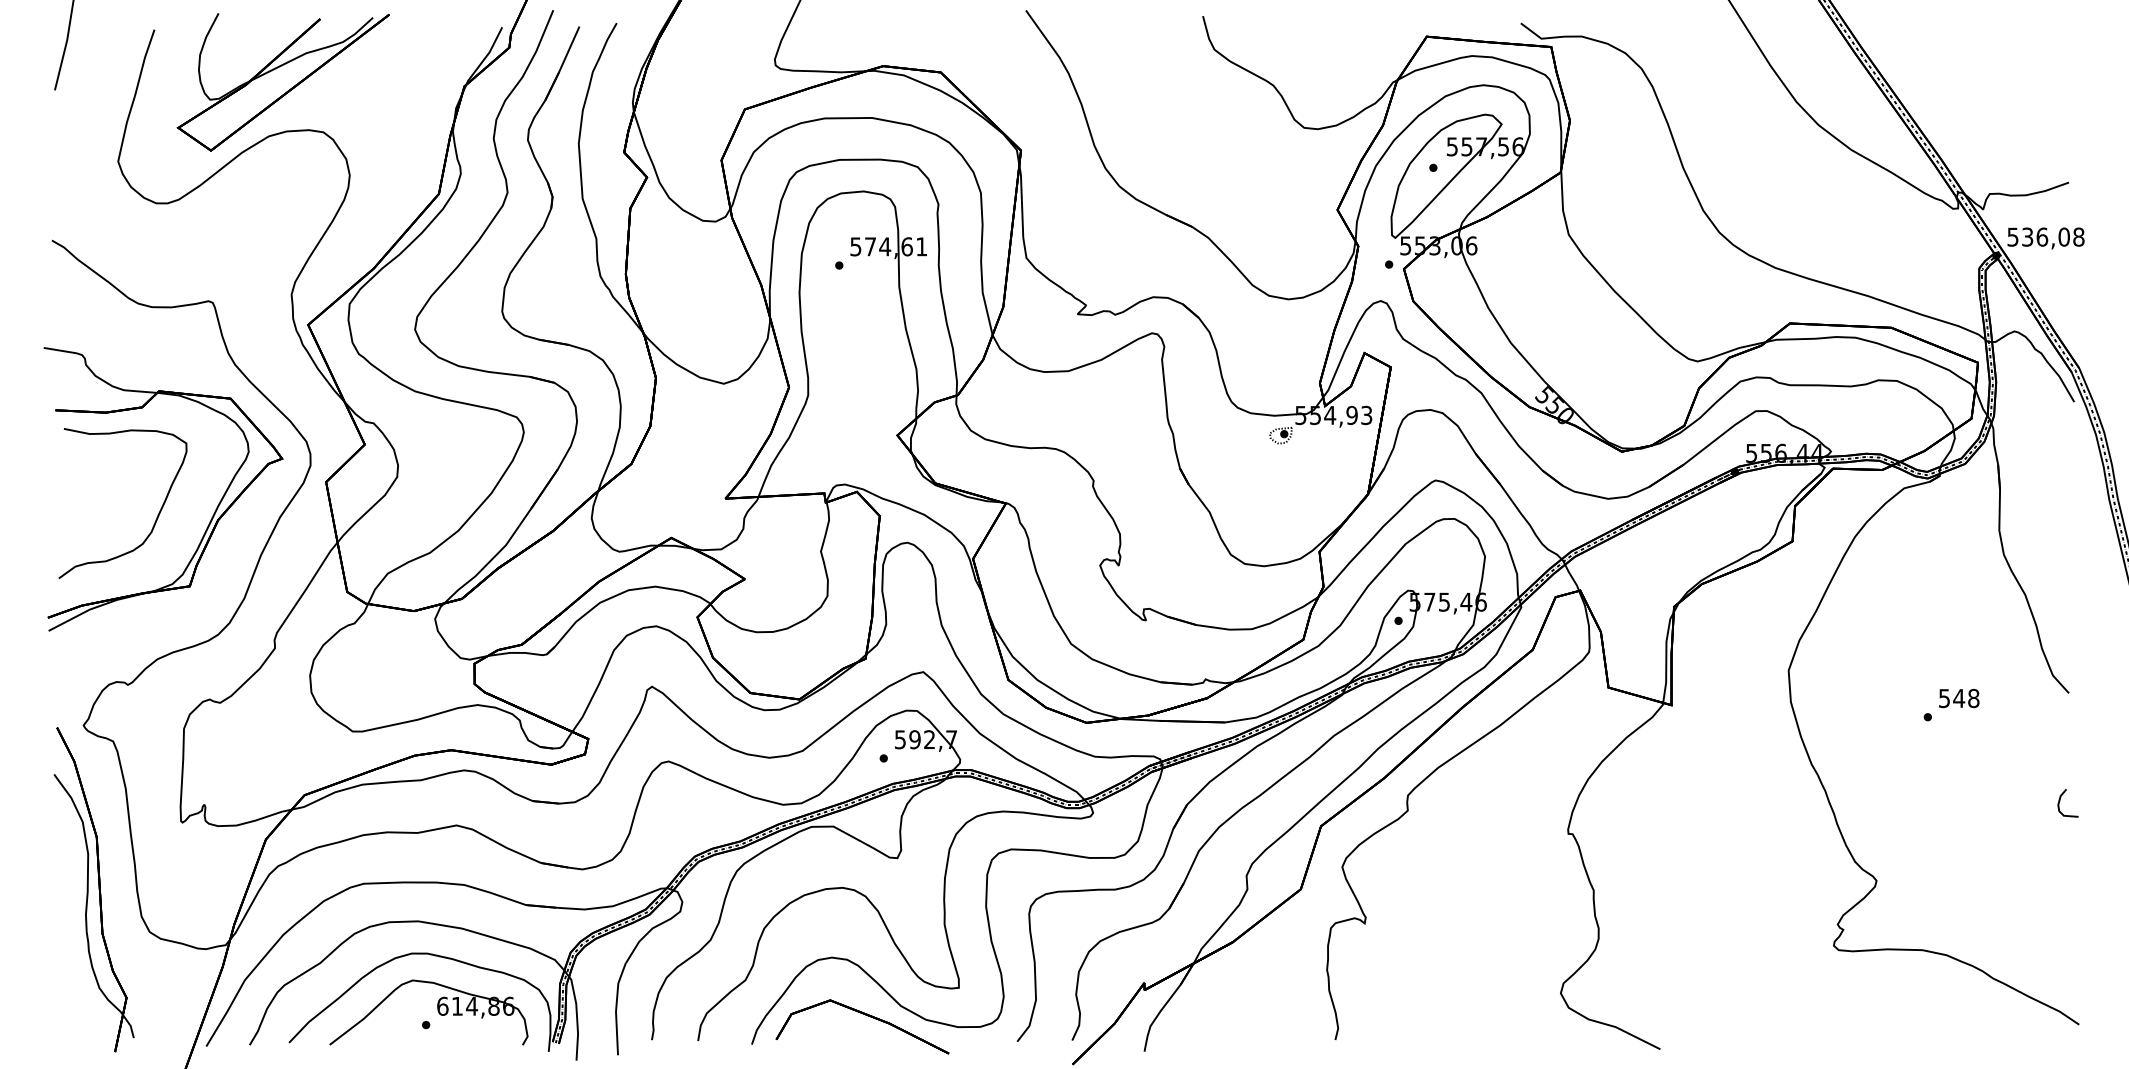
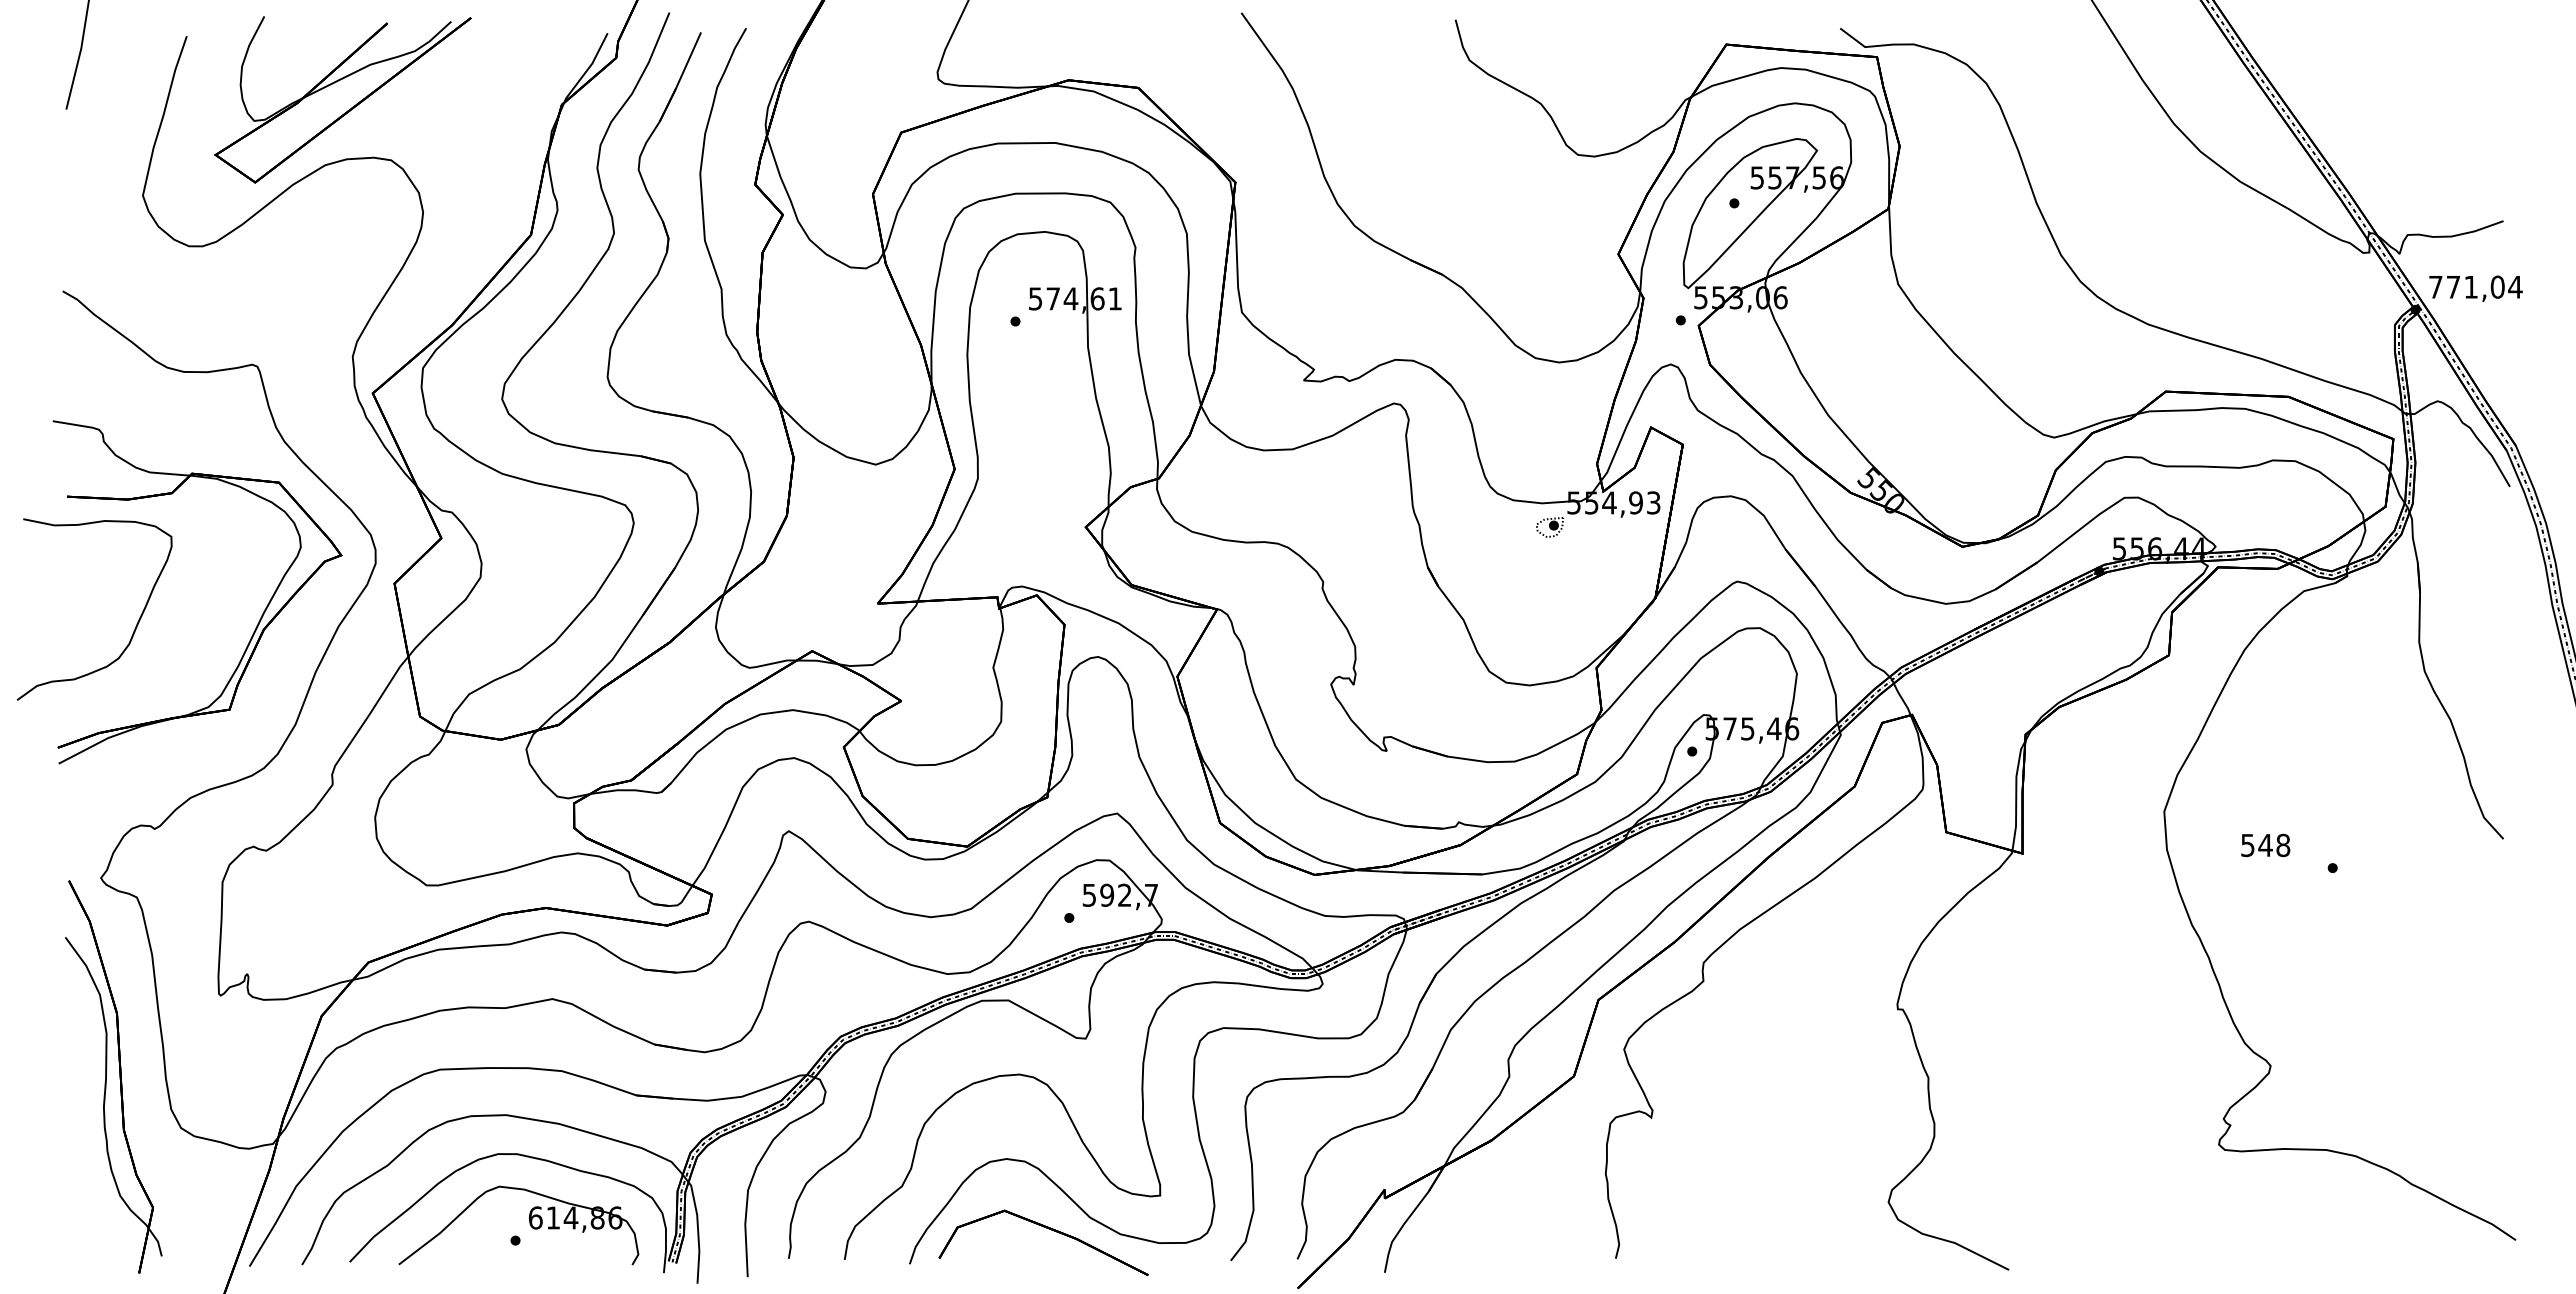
text: (2045, 236) -> (2475, 286), 536,08 -> 771,04
curve: (157, 515) -> (136, 623), moved
text: (1959, 698) -> (2265, 845), moved
curve: (2059, 802) -> (2492, 971), removed

